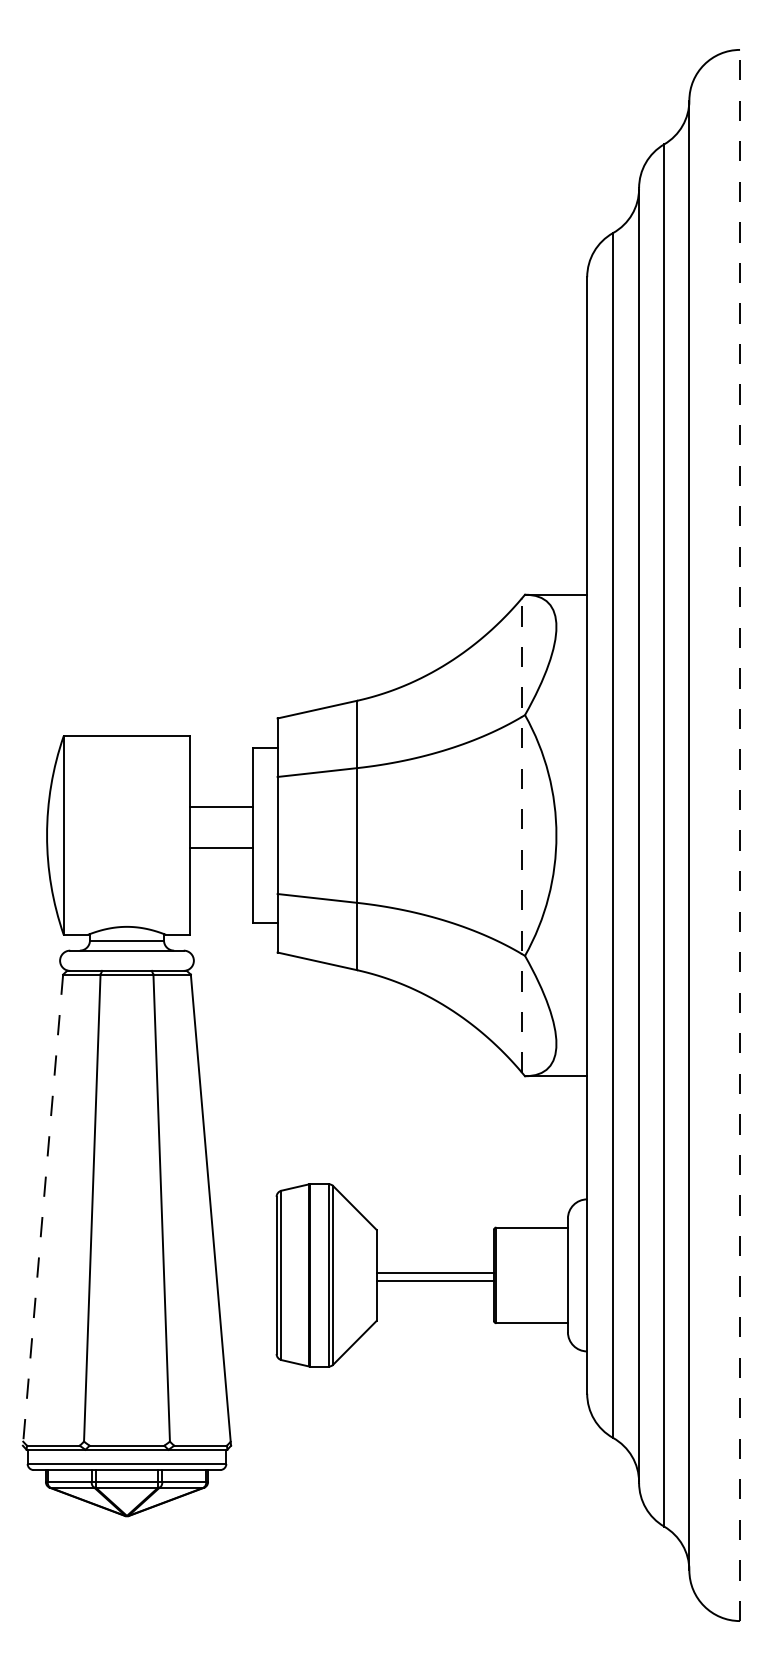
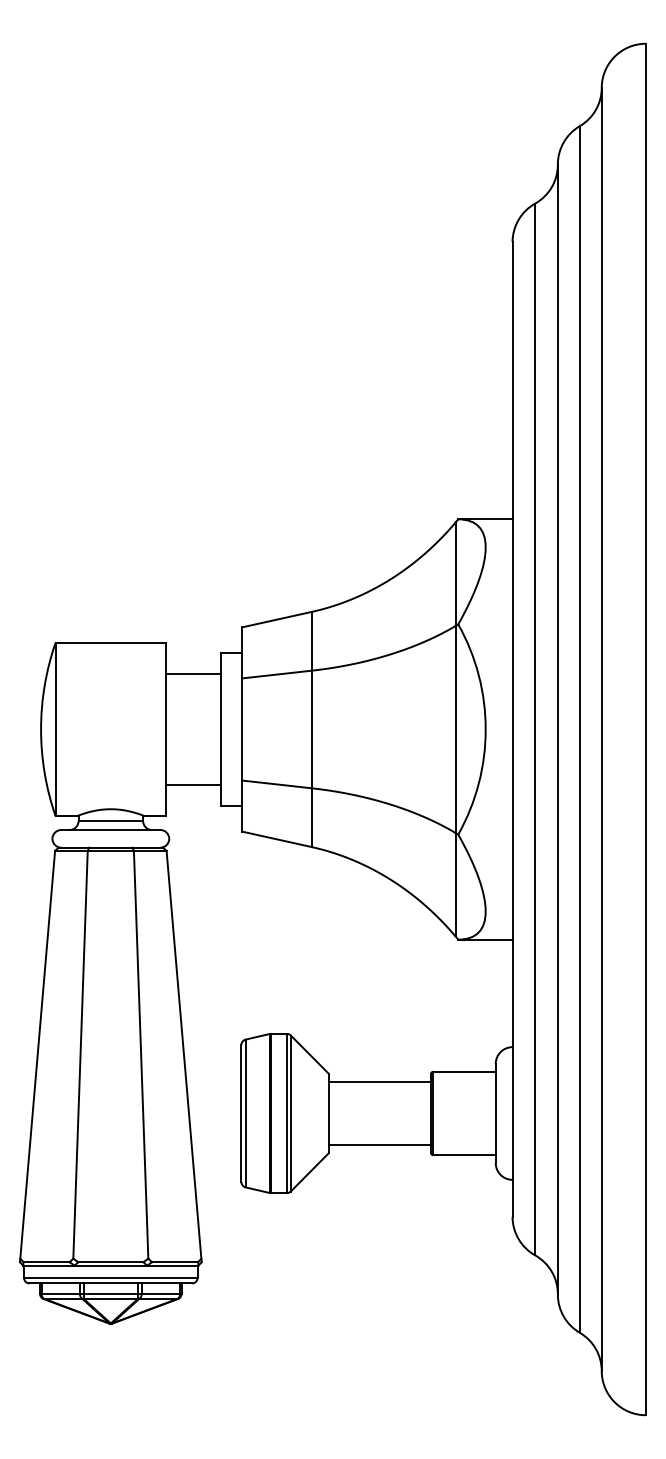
line: (221, 806) -> (193, 674), moved
line: (521, 835) -> (455, 729), dashed -> solid
line: (739, 835) -> (645, 729), dashed -> solid
line: (221, 848) -> (193, 784), moved
line: (42, 1211) -> (37, 1057), dashed -> solid
line: (434, 1273) -> (379, 1144), moved
line: (434, 1281) -> (379, 1082), moved

